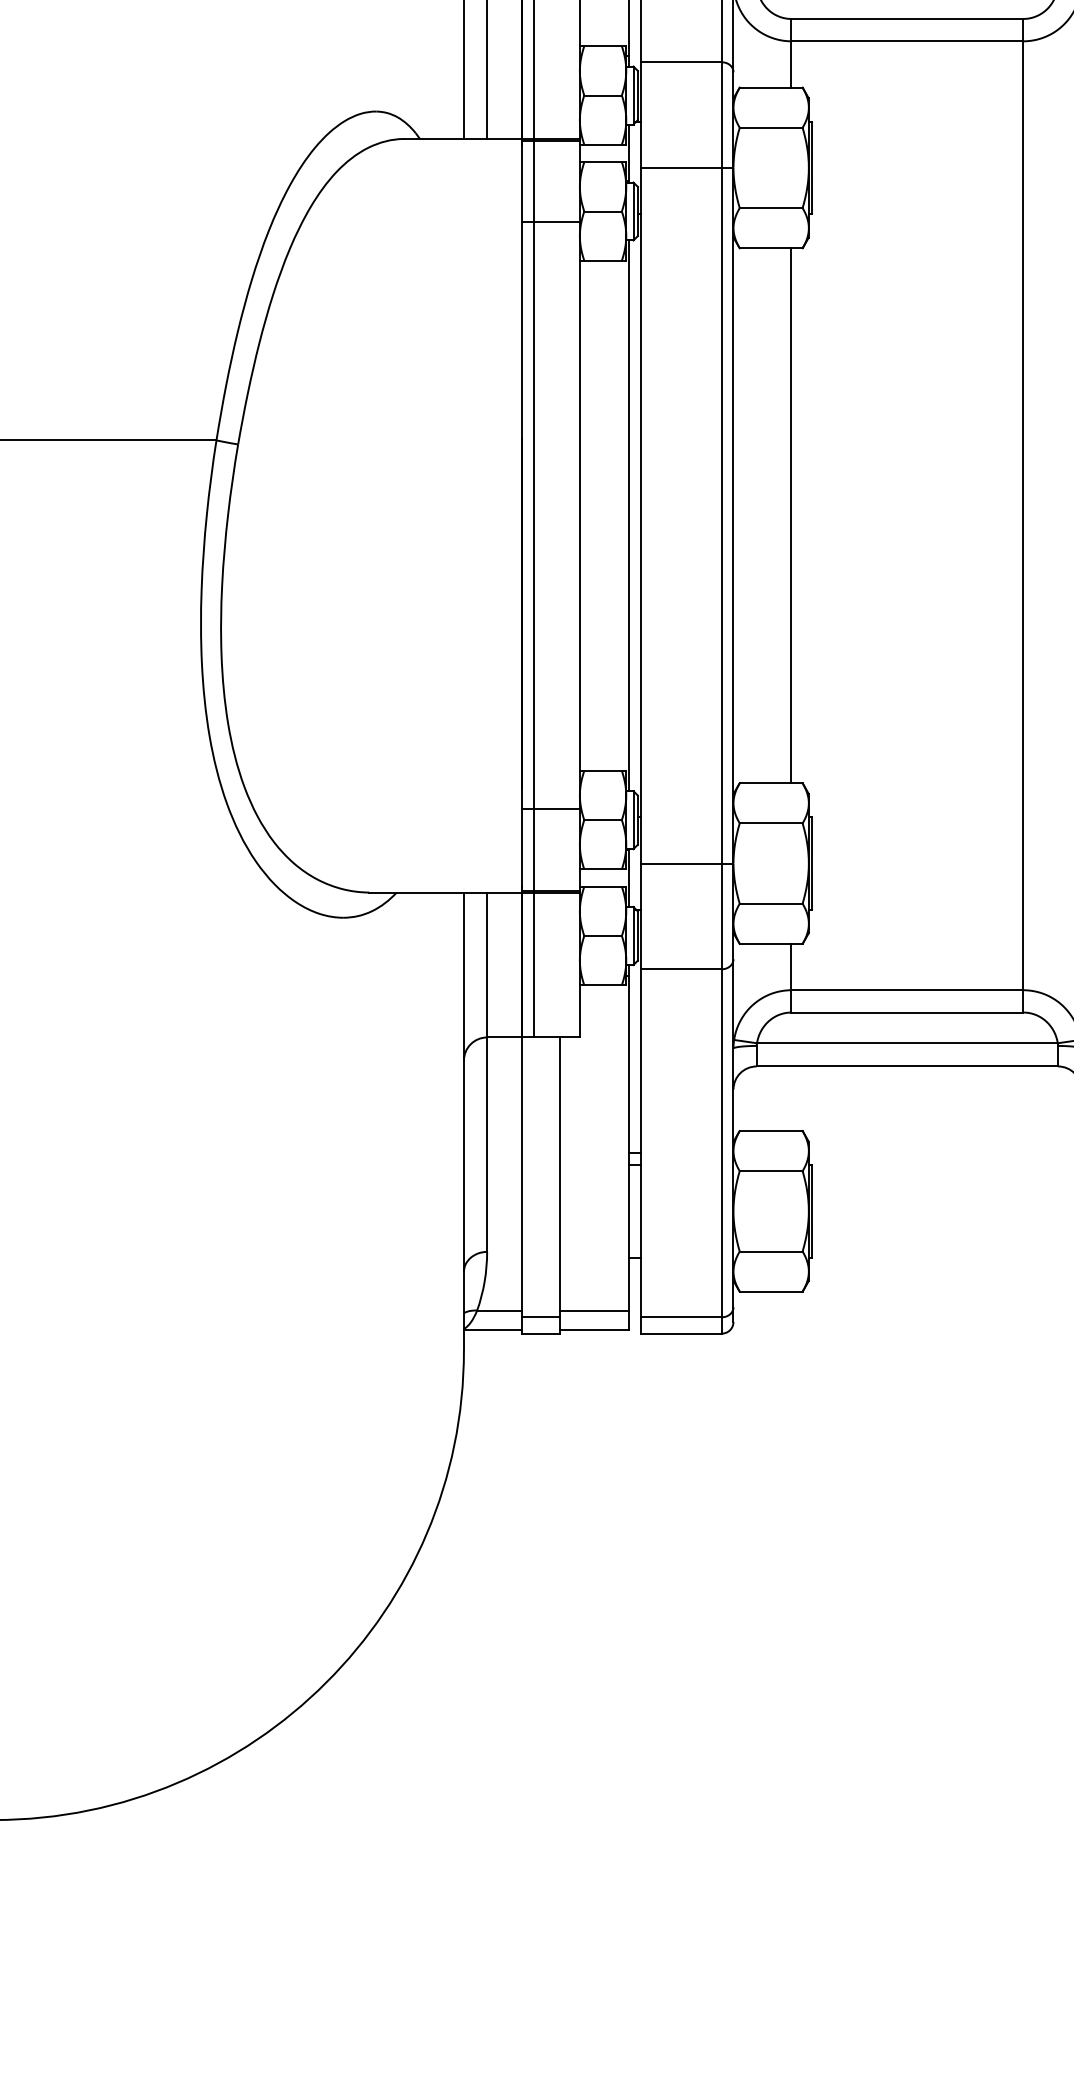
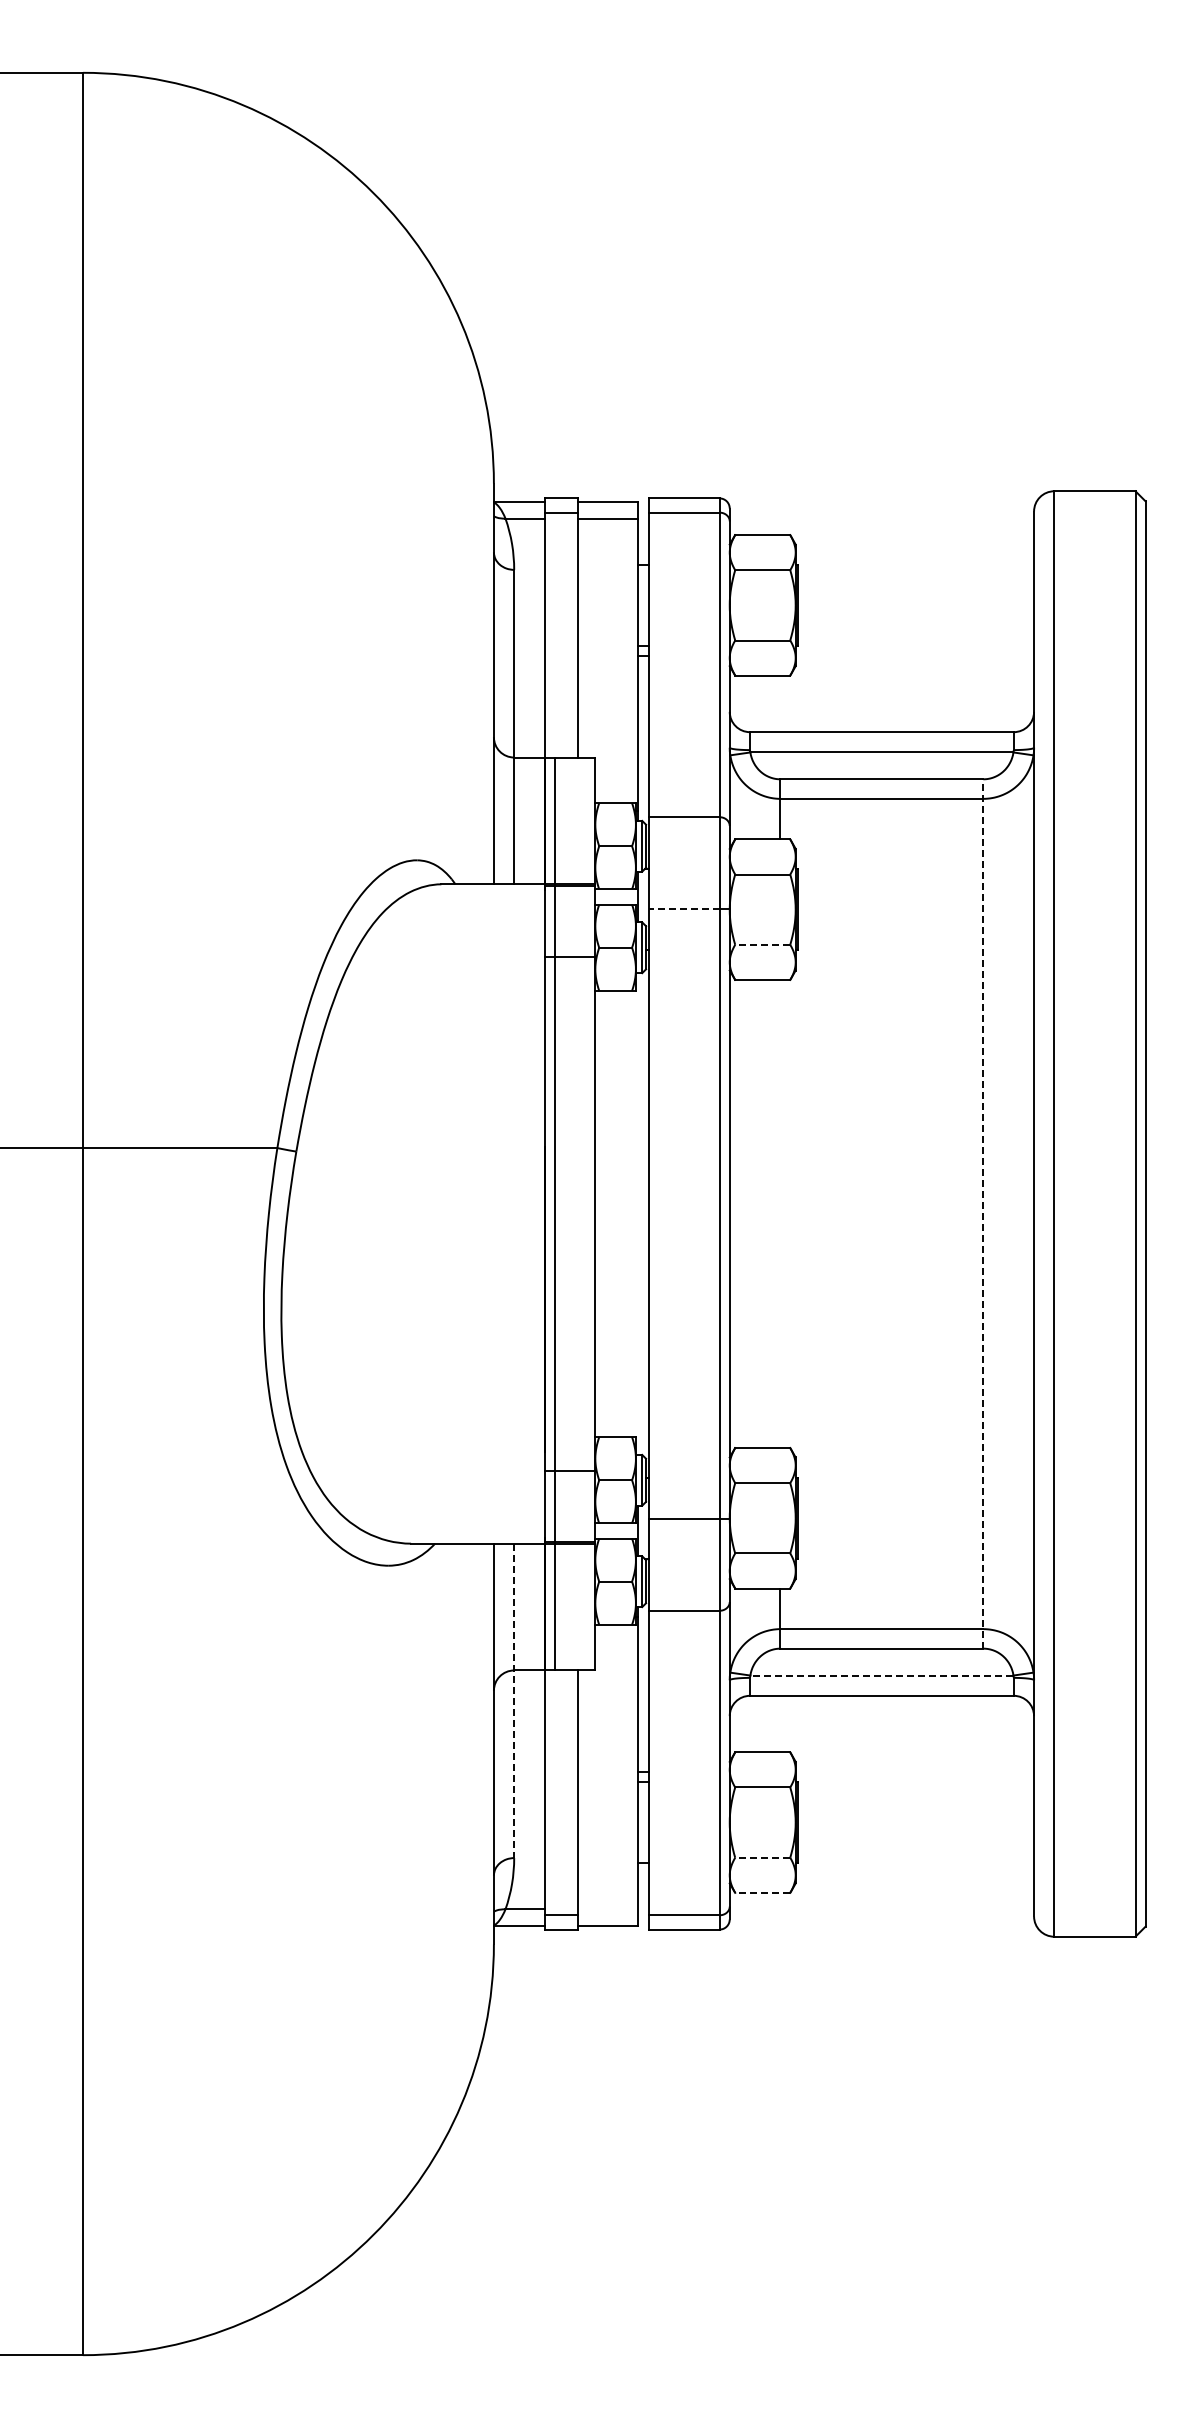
line: (681, 167) -> (684, 909), solid -> dashed
line: (770, 207) -> (762, 944), solid -> dashed
line: (629, 515) -> (638, 1213), removed
line: (791, 515) -> (780, 1213), removed
line: (1023, 515) -> (983, 1213), solid -> dashed
line: (906, 1043) -> (881, 1675), solid -> dashed
line: (487, 1072) -> (514, 1701), solid -> dashed
line: (770, 1251) -> (762, 1857), solid -> dashed
line: (770, 1291) -> (762, 1892), solid -> dashed
line: (593, 1310) -> (607, 1909), removed

